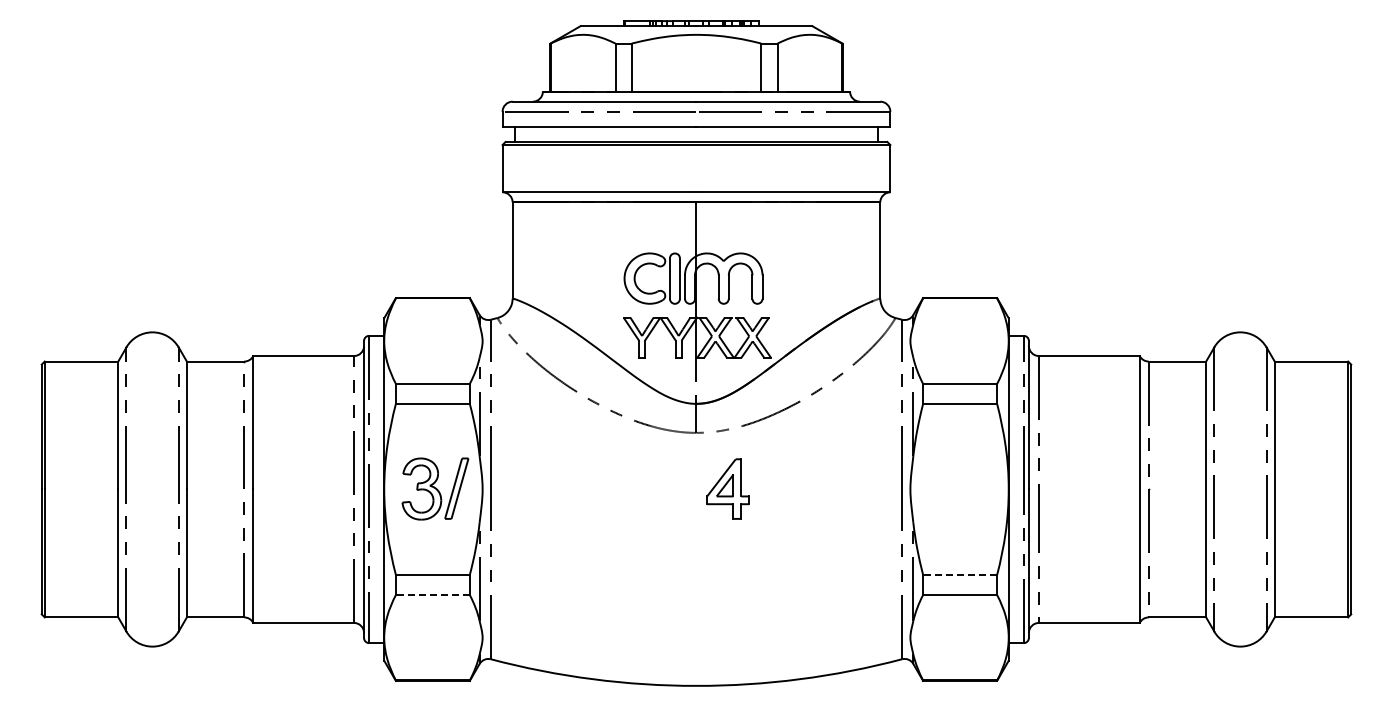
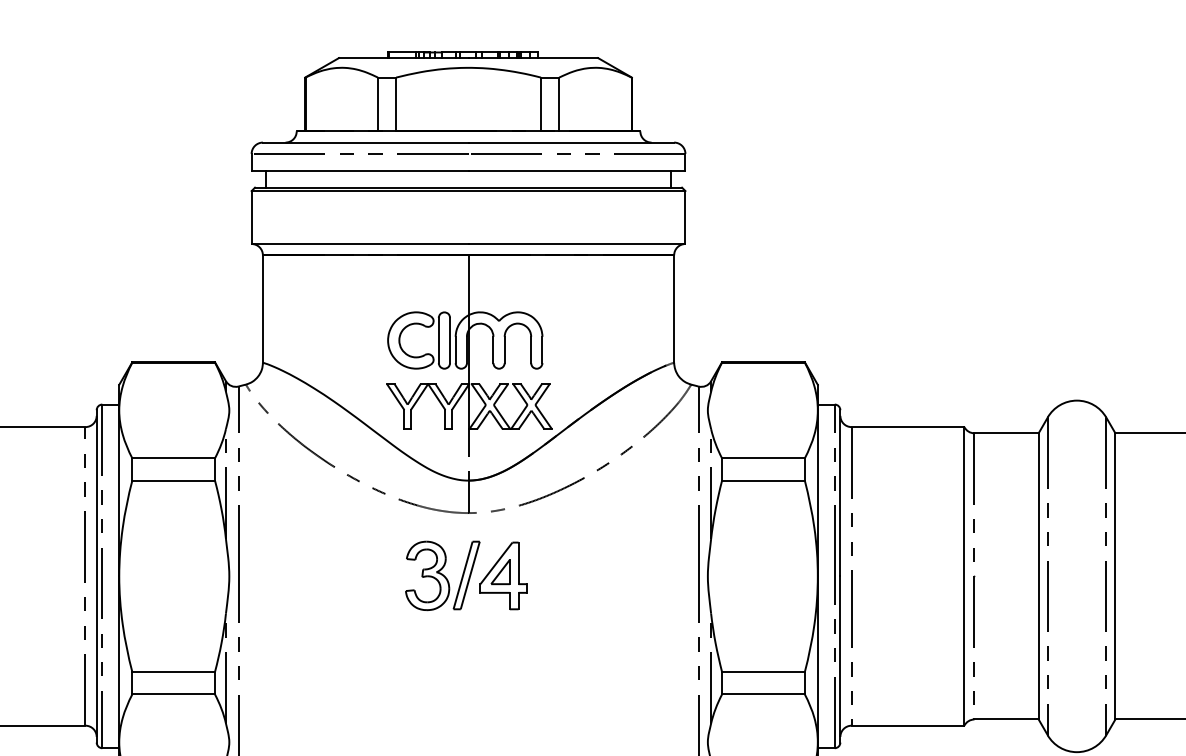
part: (435, 488) -> (442, 575), moved
line: (959, 574) -> (762, 671), dashed -> solid
line: (432, 595) -> (173, 694), dashed -> solid

